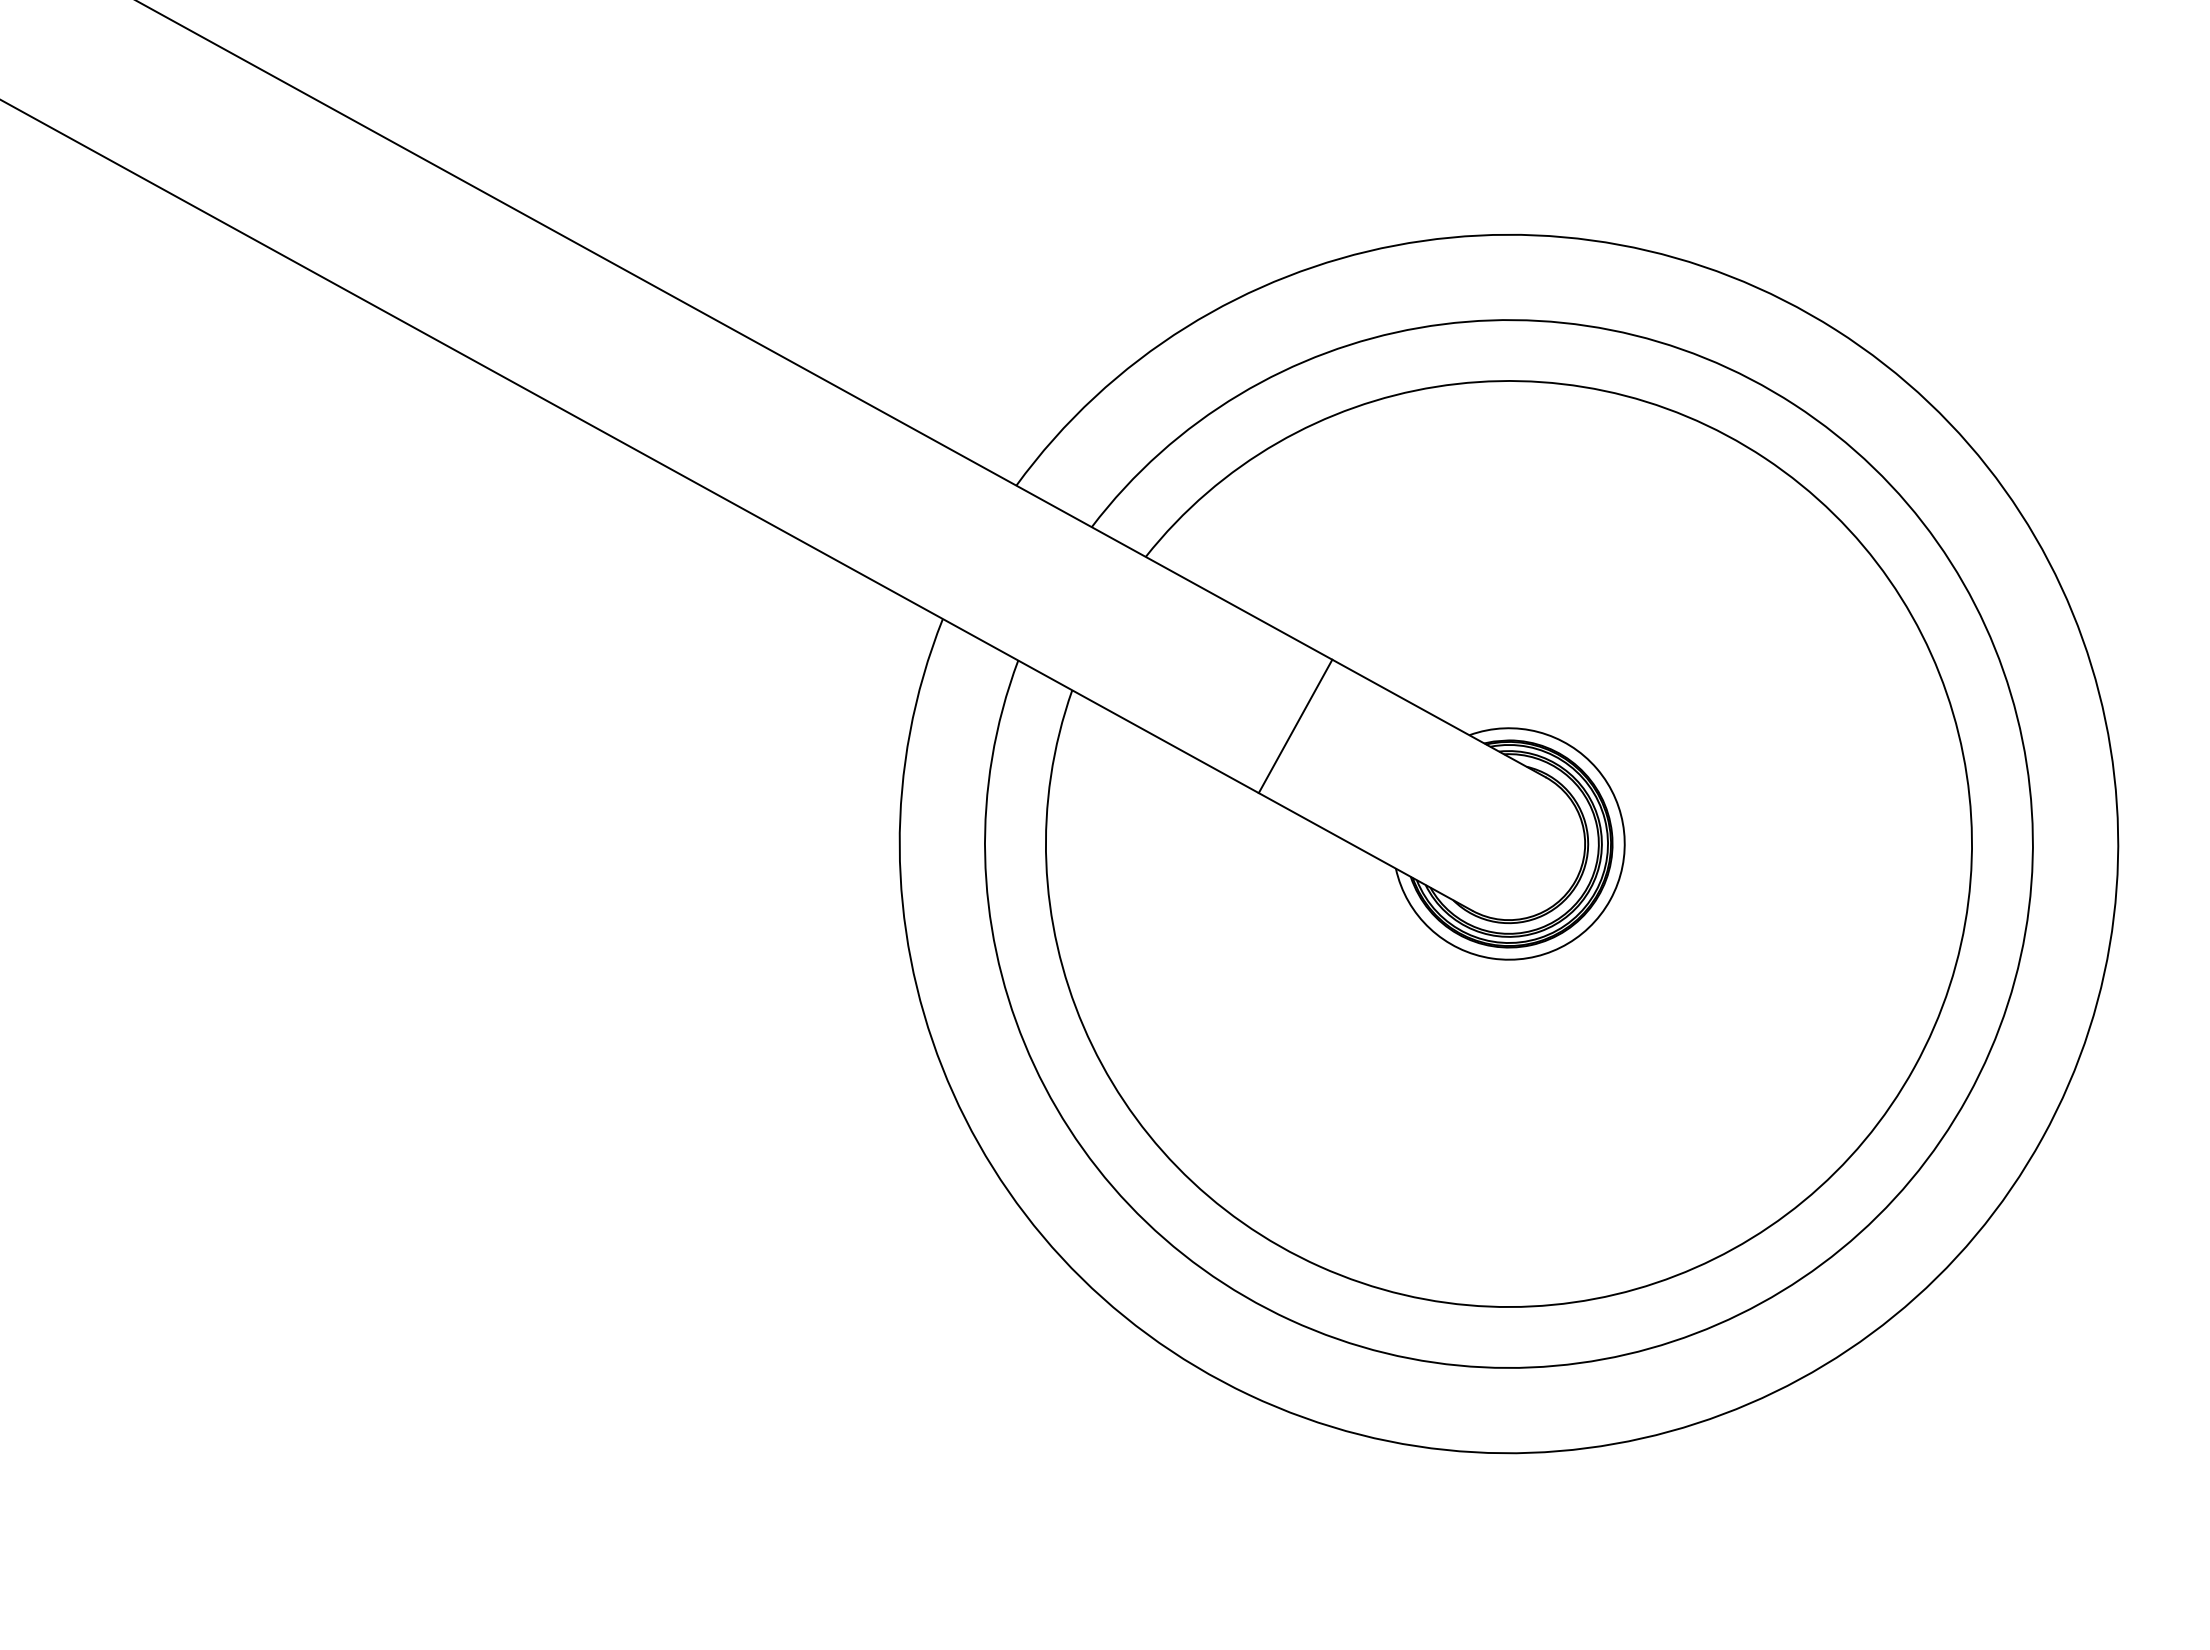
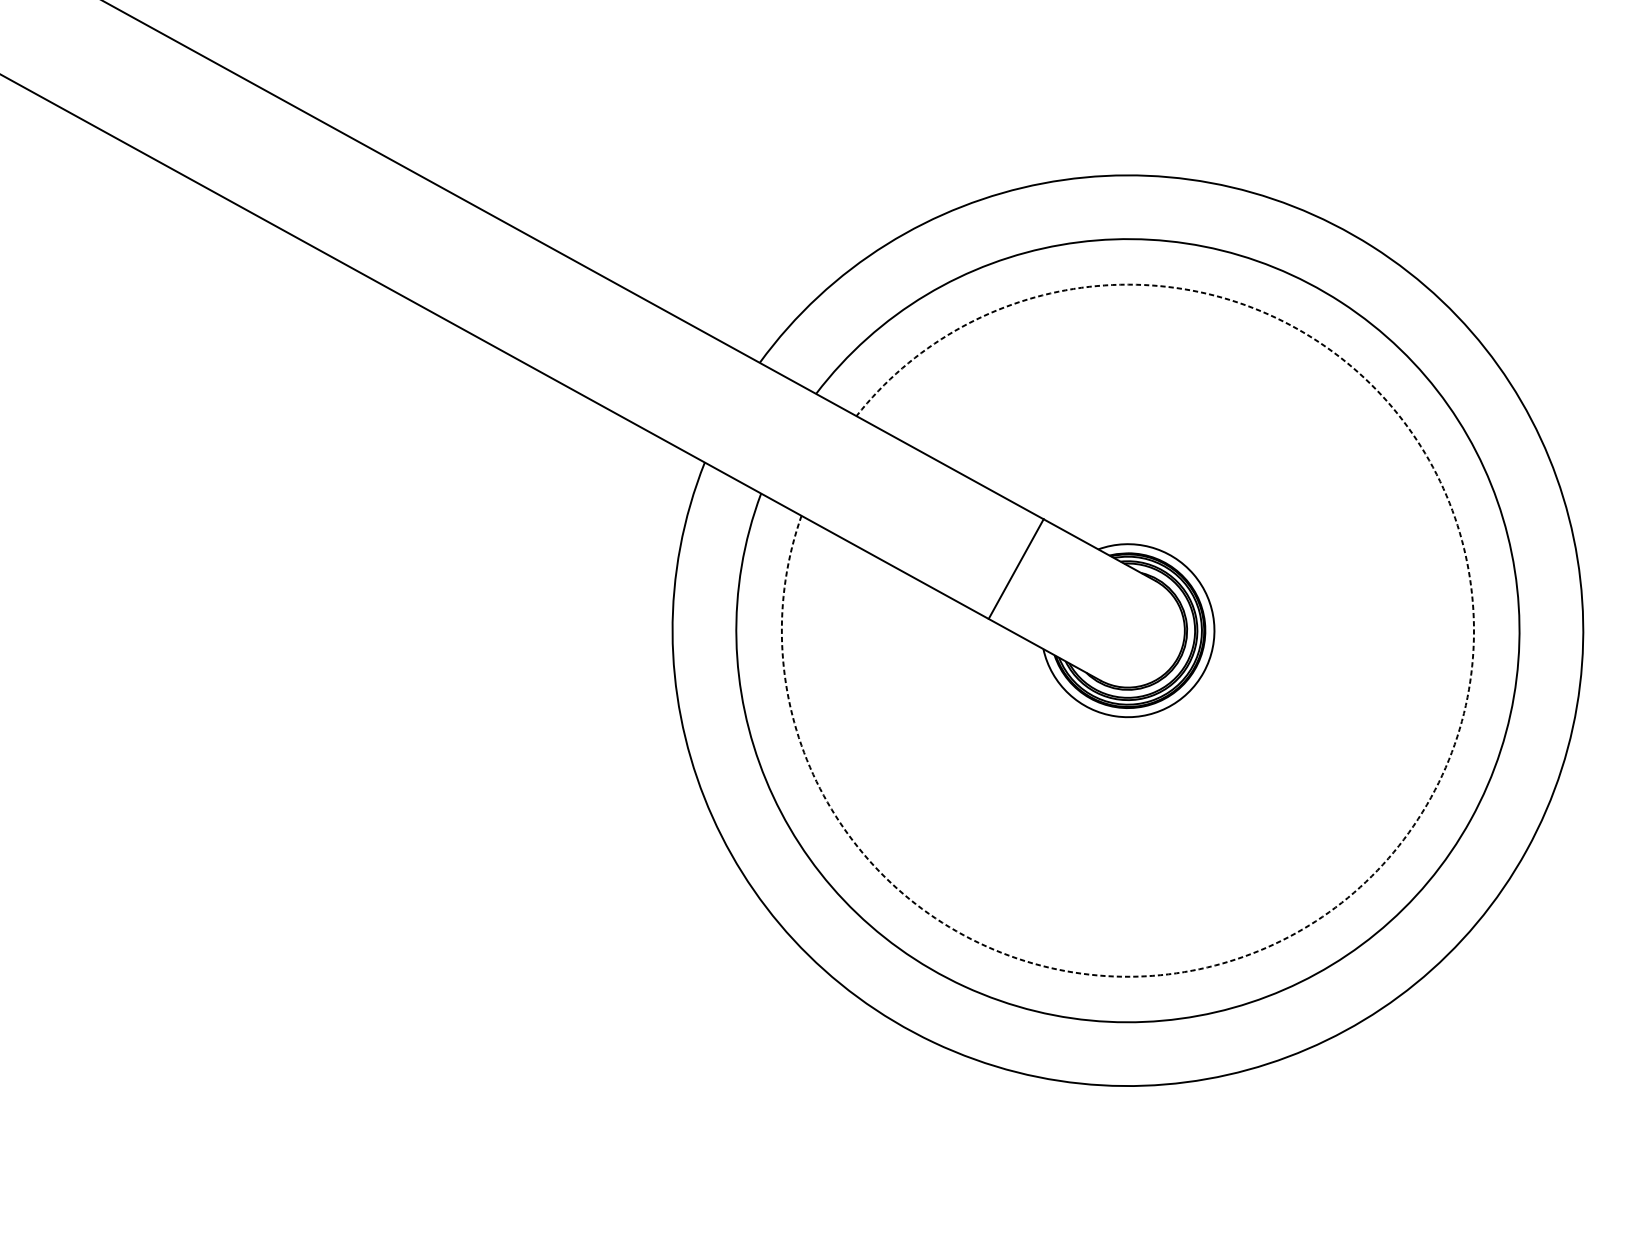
line: (1295, 726) -> (1016, 569), moved
arc: (1914, 1067) -> (1431, 797), solid -> dashed

